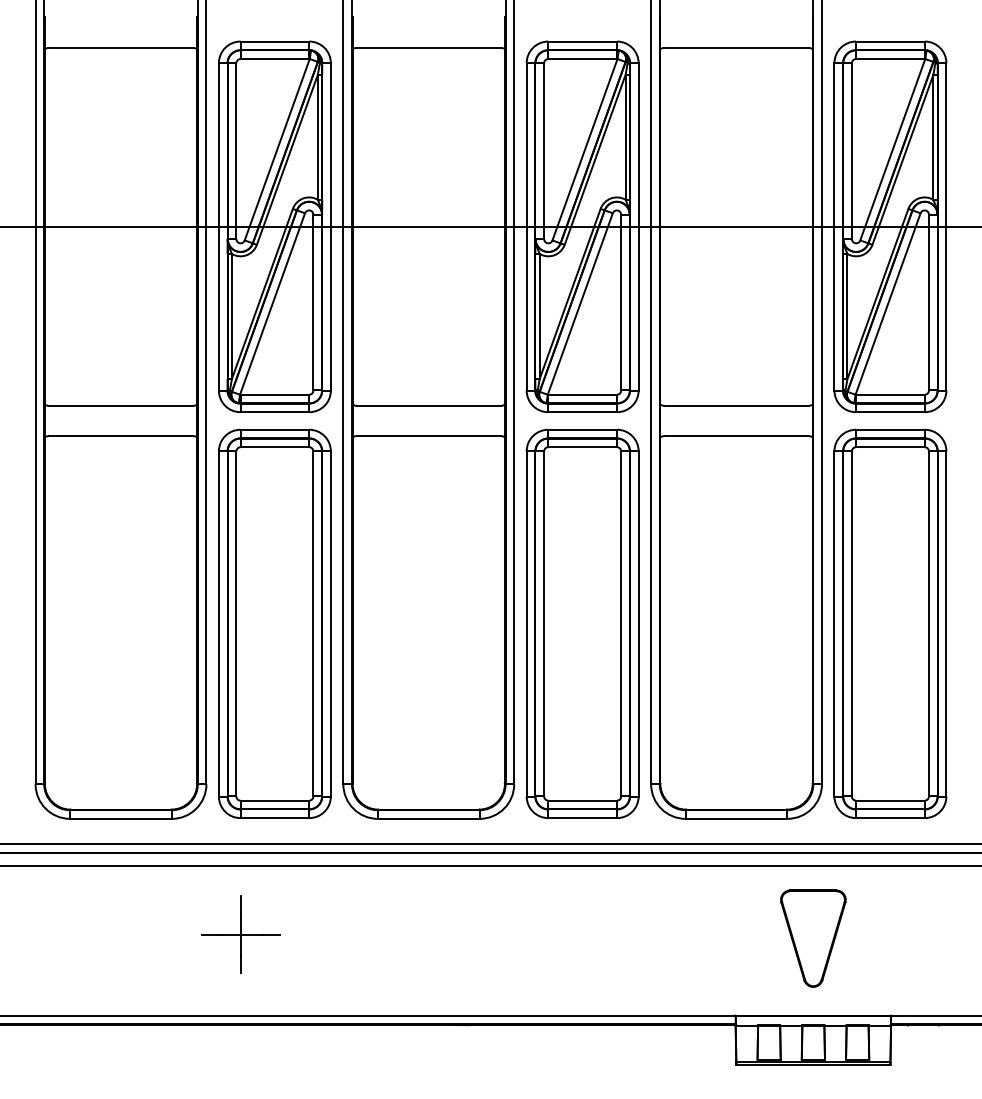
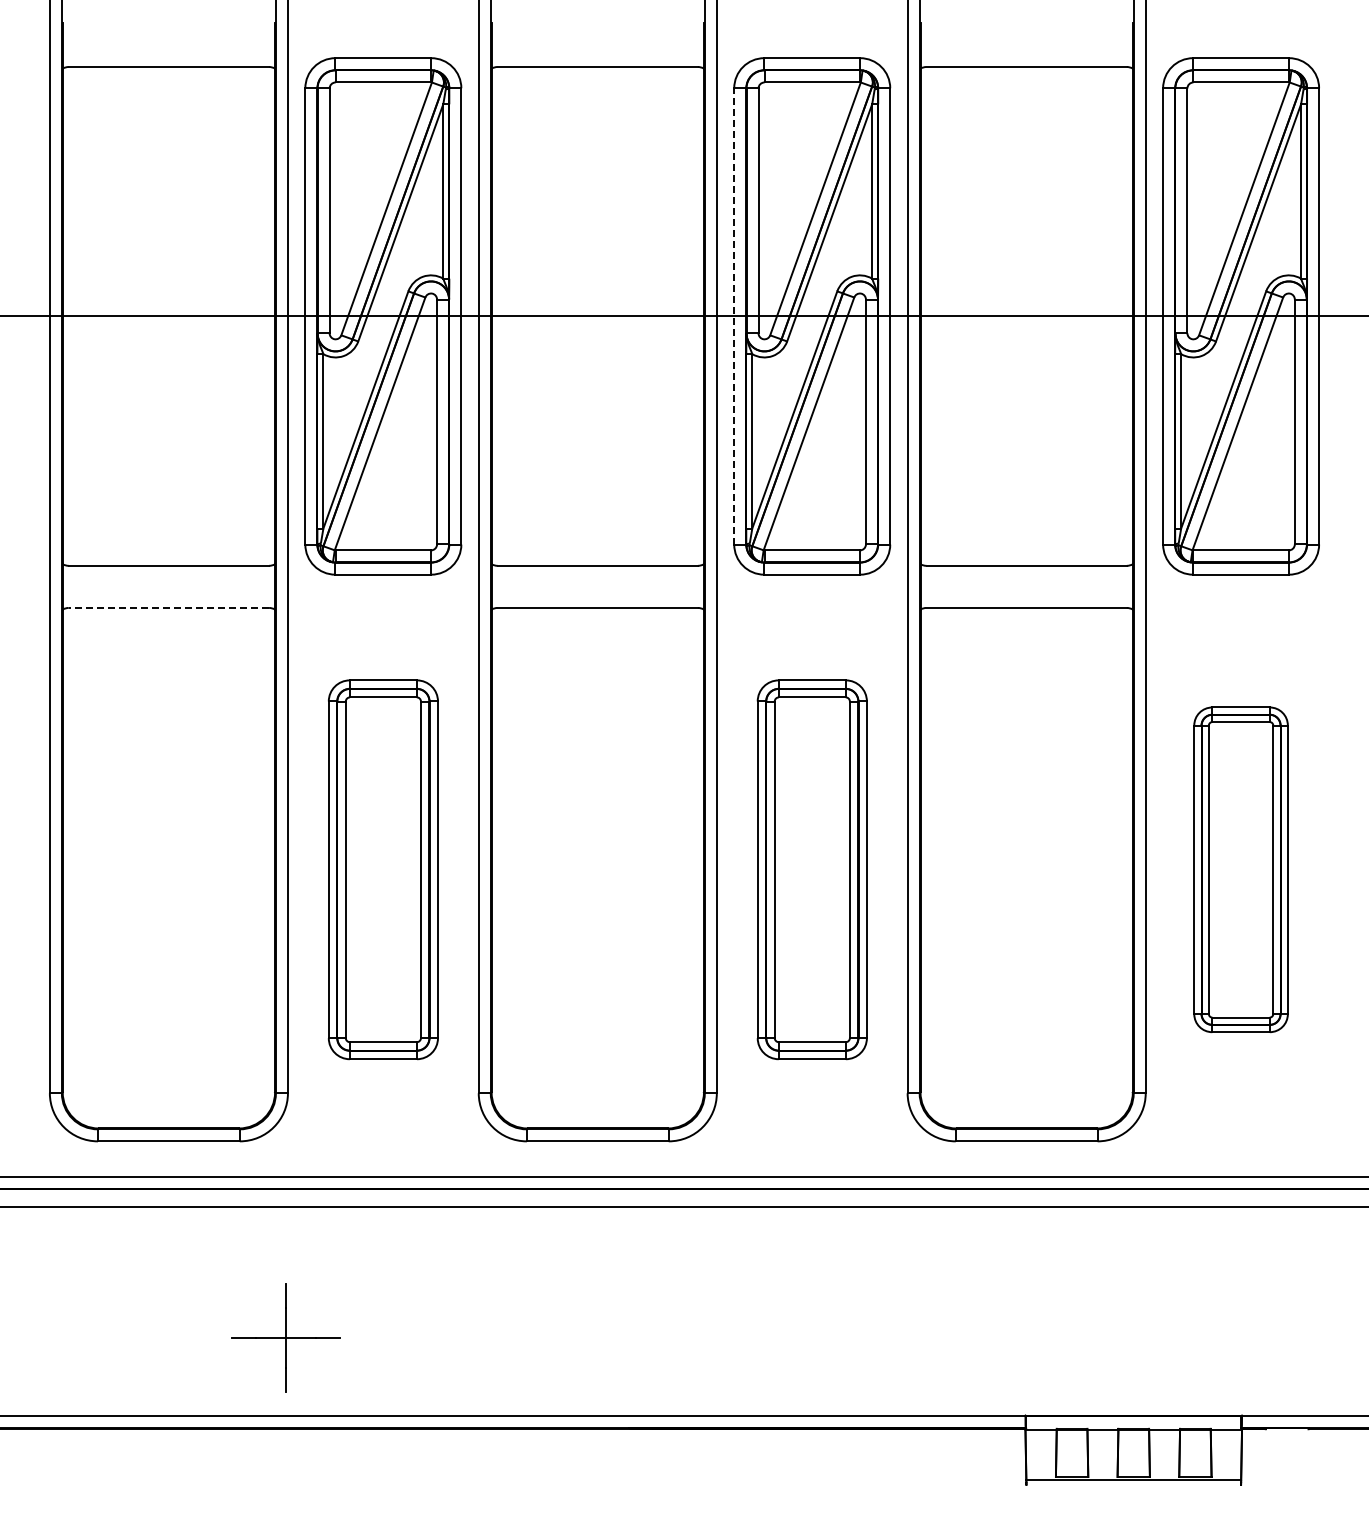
line: (526, 226) -> (734, 315), solid -> dashed
line: (120, 435) -> (168, 607), solid -> dashed
part: (275, 623) -> (383, 869), size x0.7
part: (582, 623) -> (812, 869), size x0.7
part: (889, 623) -> (1240, 869), size x0.6
part: (240, 934) -> (285, 1337), moved
part: (813, 938) -> (1133, 1308), removed
line: (813, 1065) -> (1133, 1484), removed

